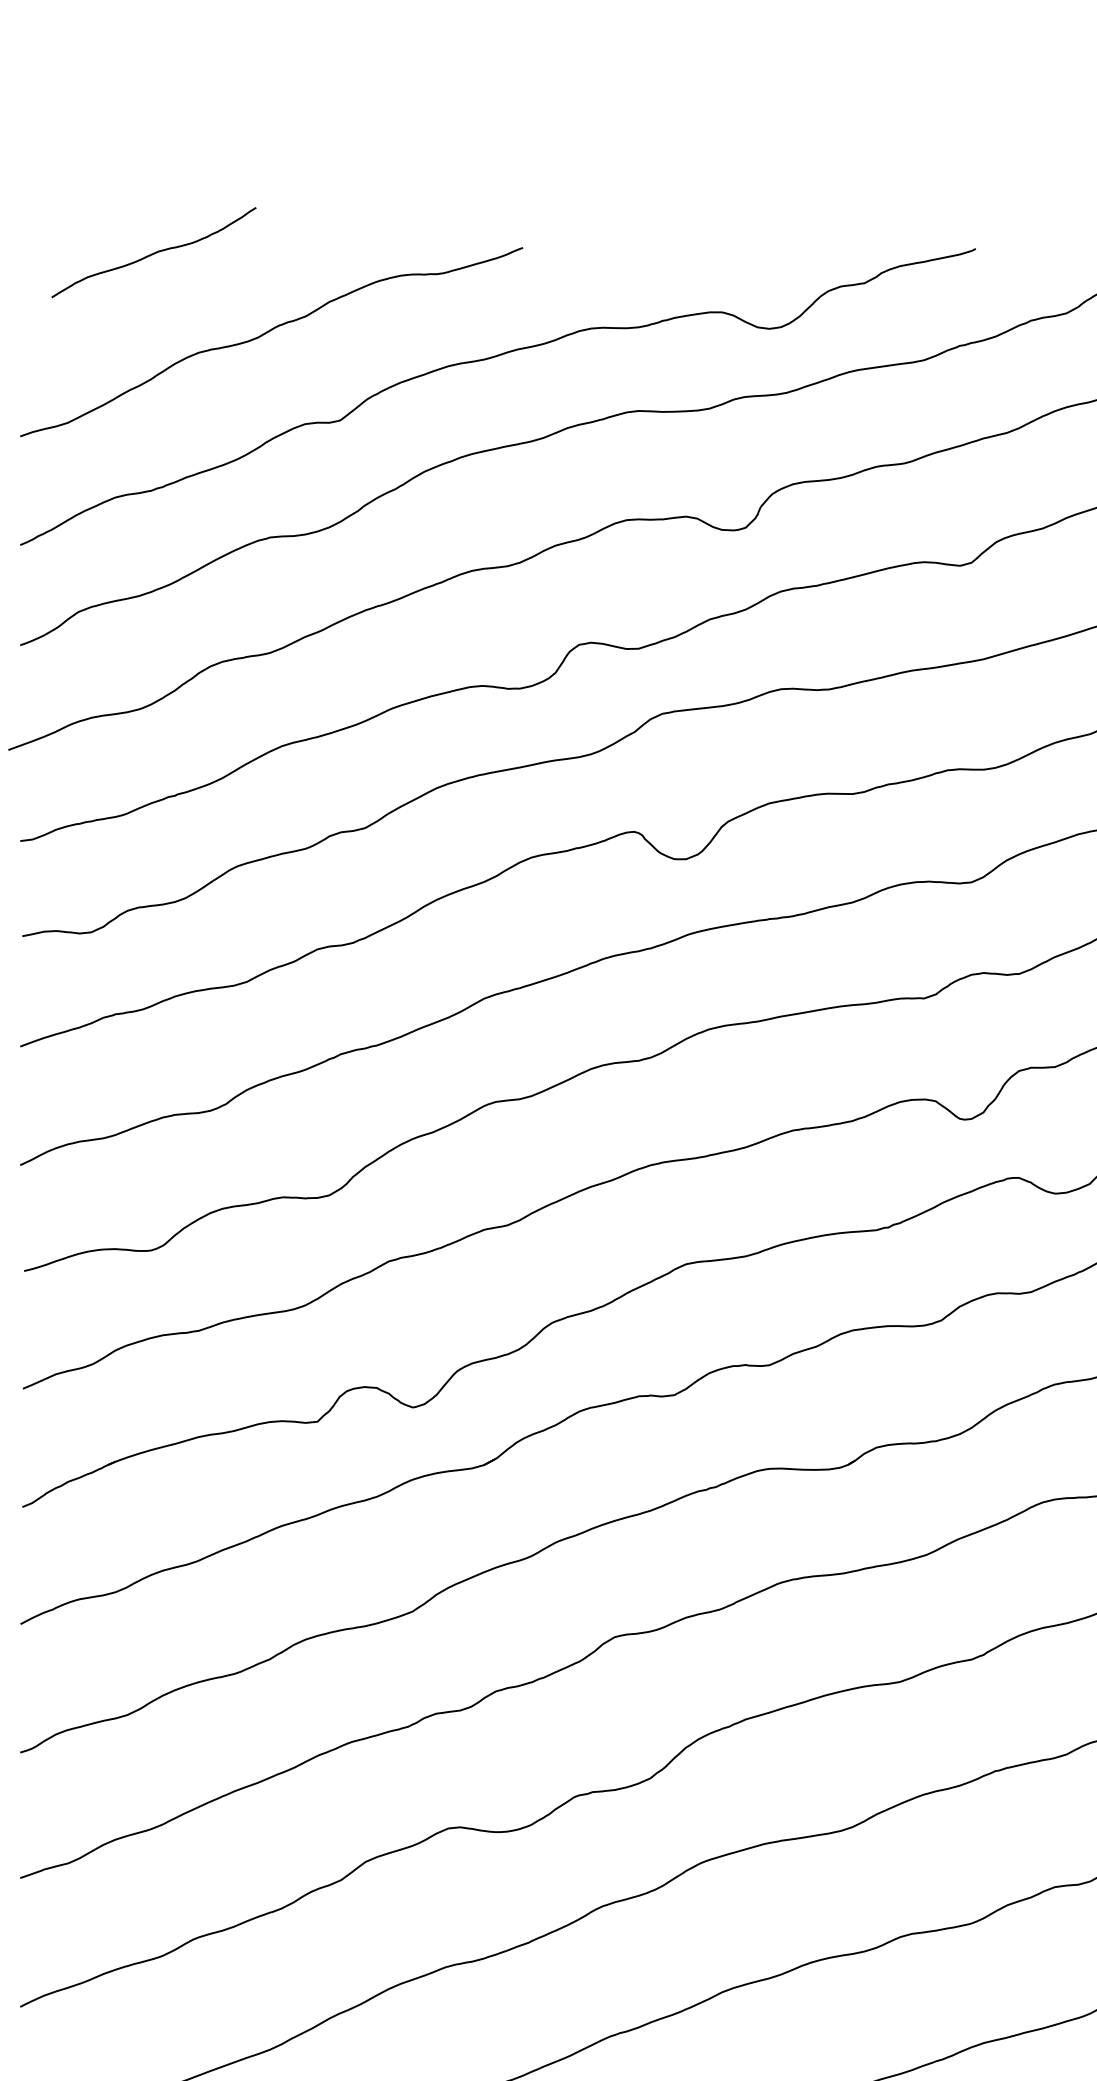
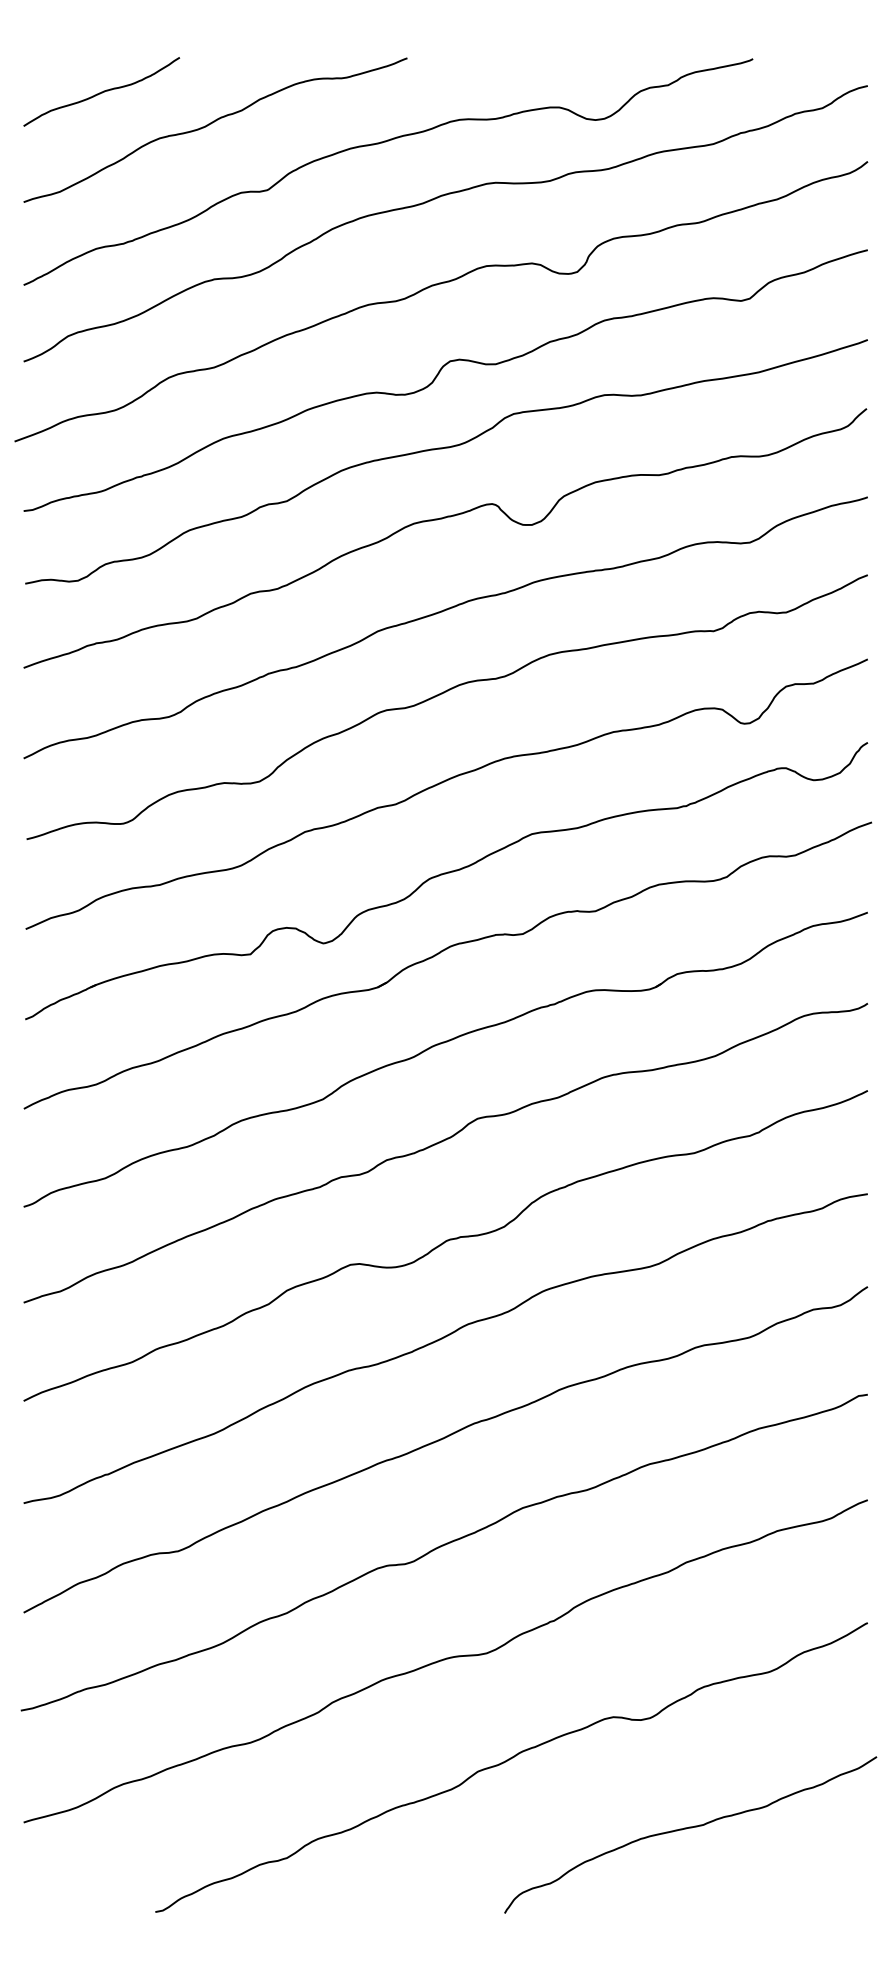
curve: (153, 252) -> (101, 91), moved

